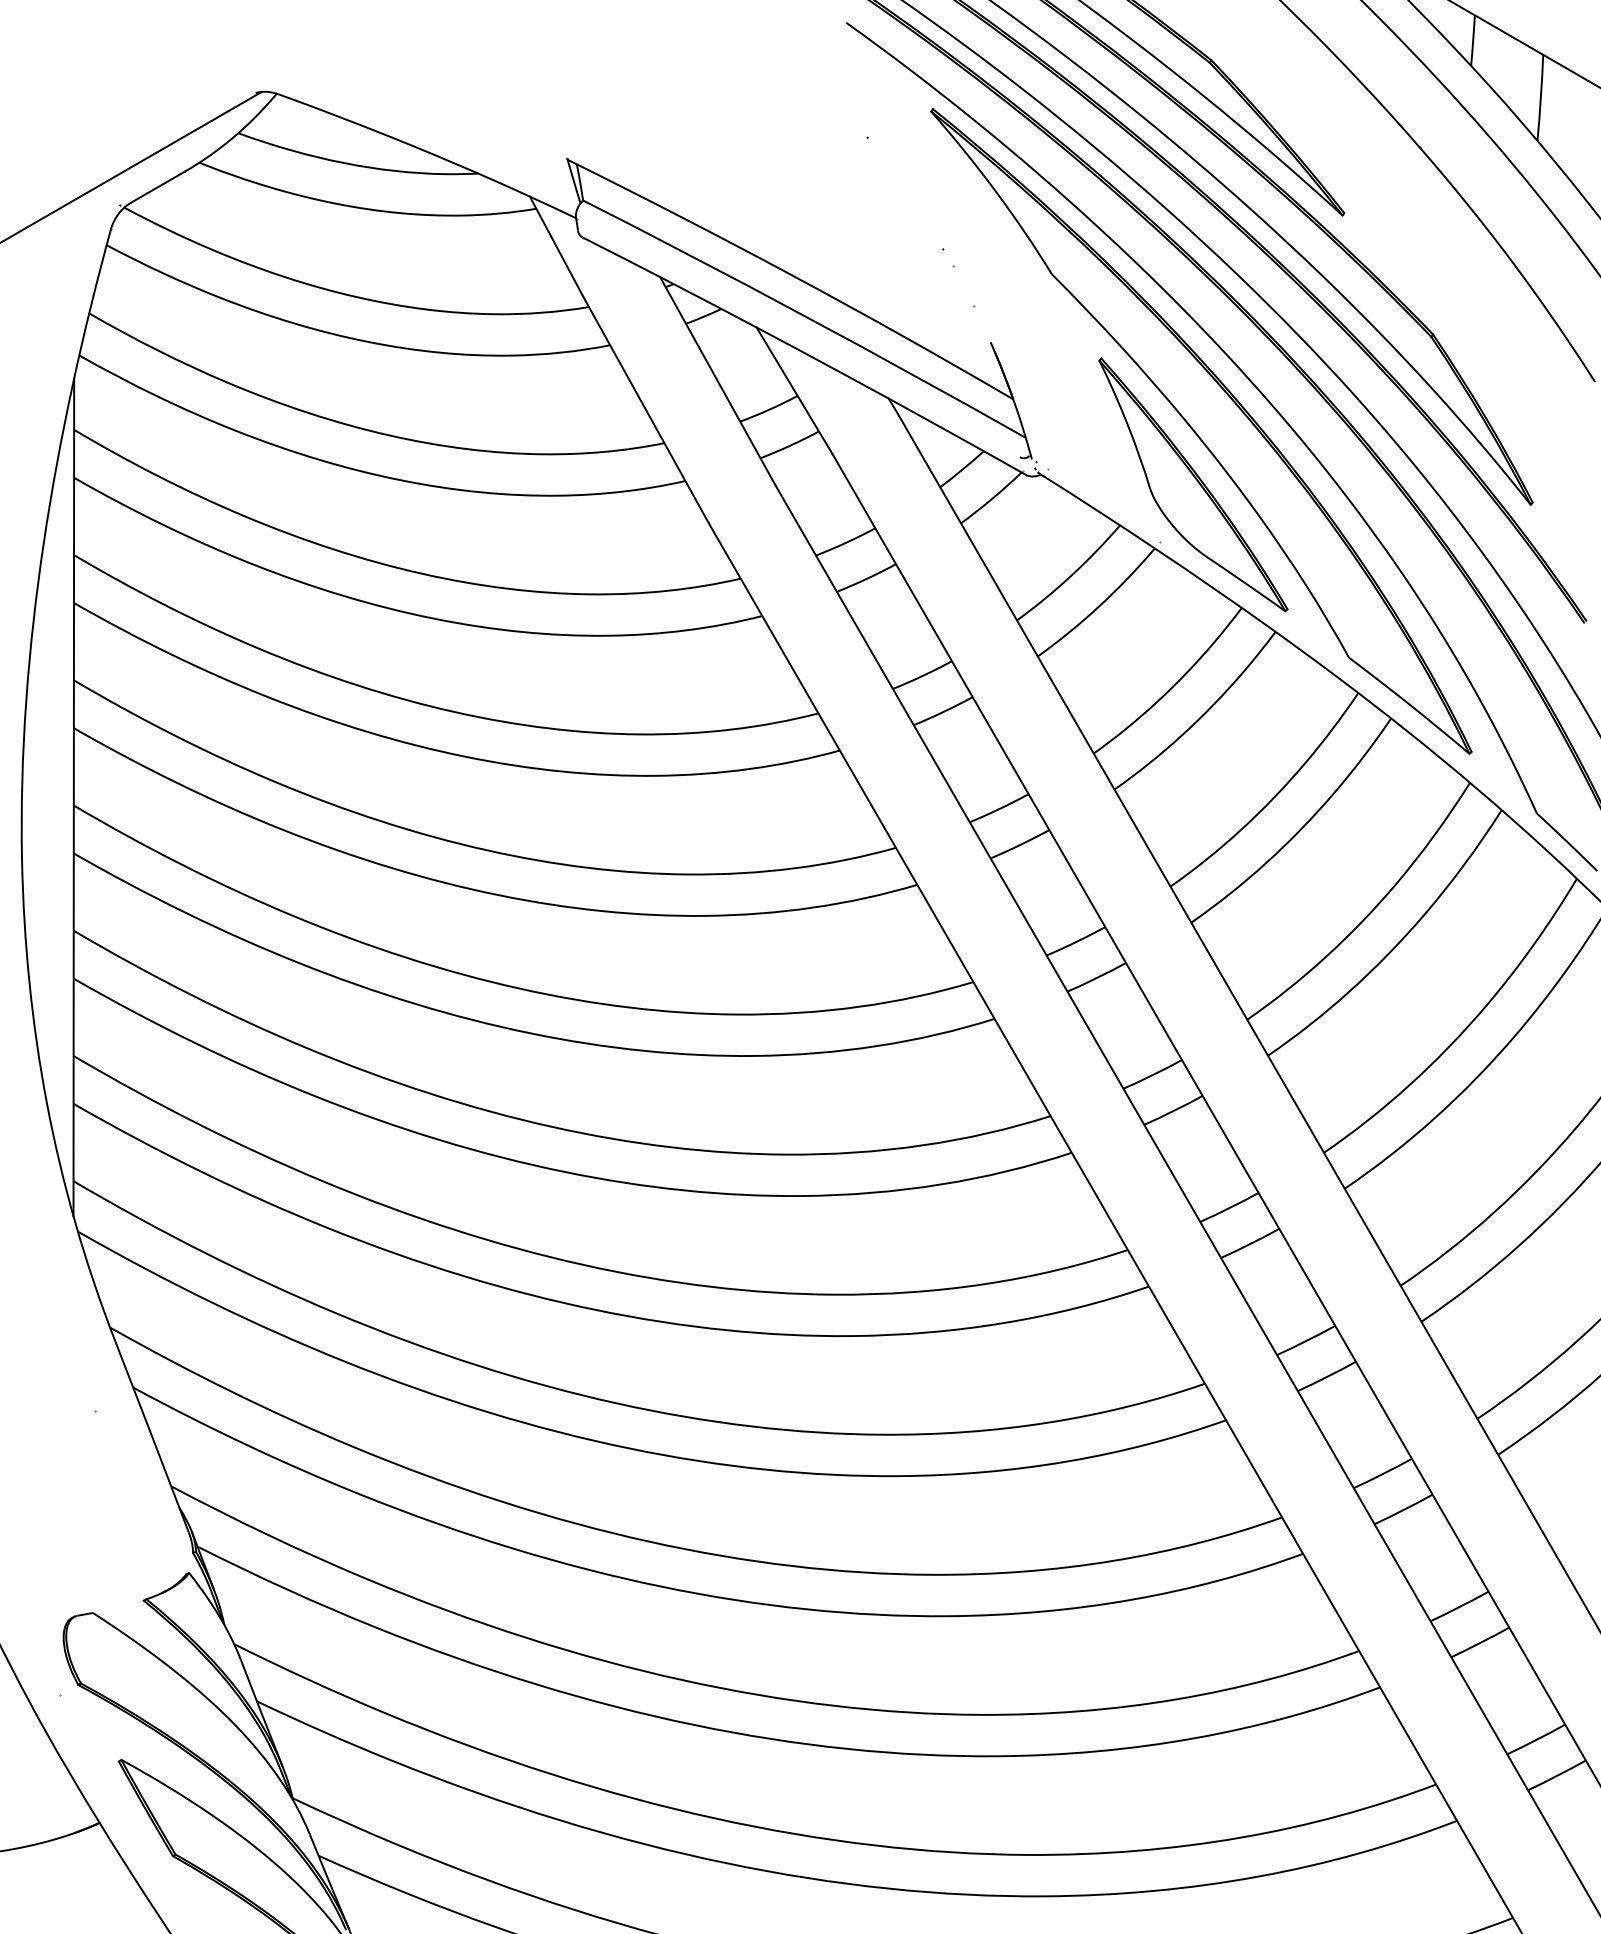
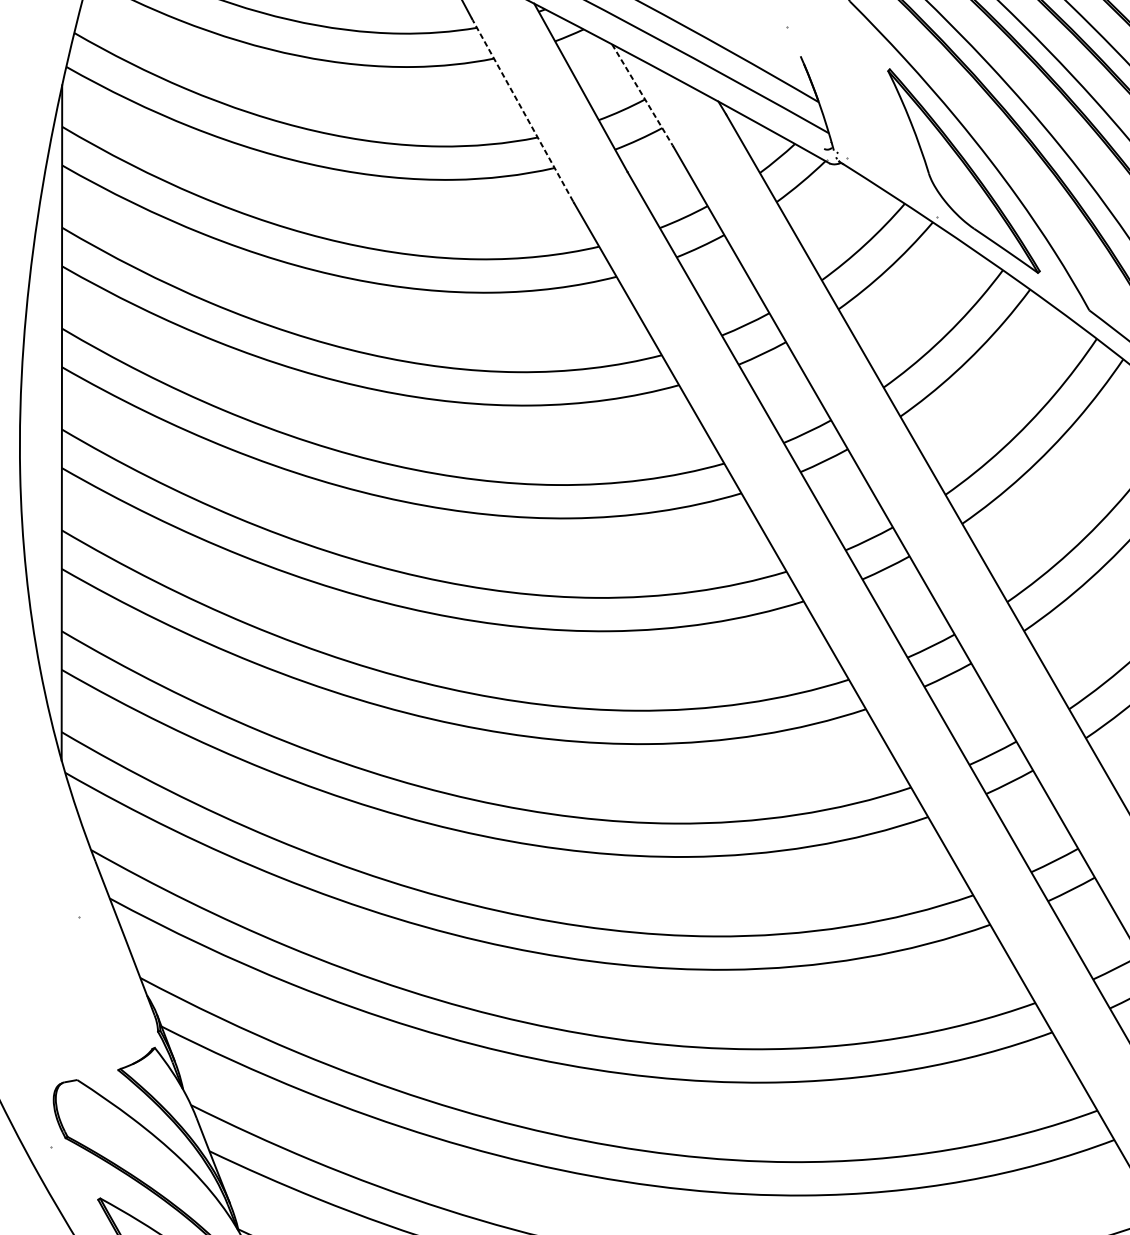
line: (794, 390) -> (642, 95), solid -> dashed
line: (646, 410) -> (523, 111), solid -> dashed

